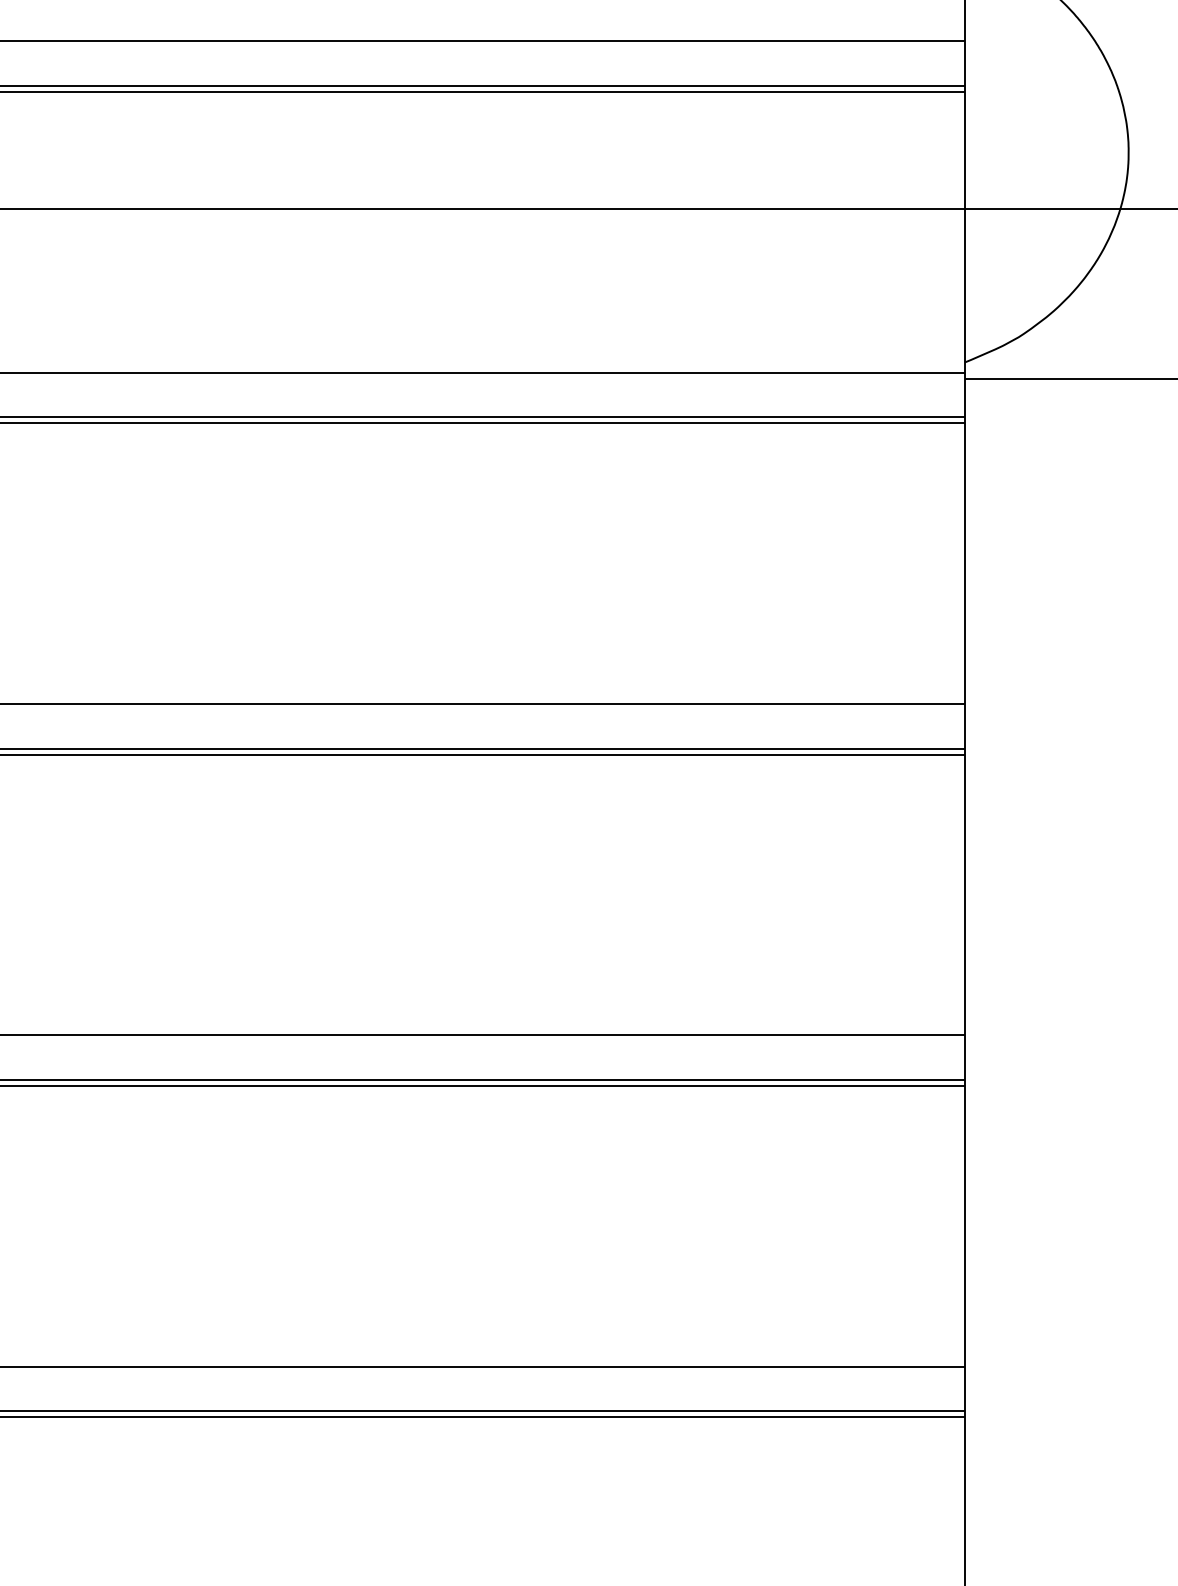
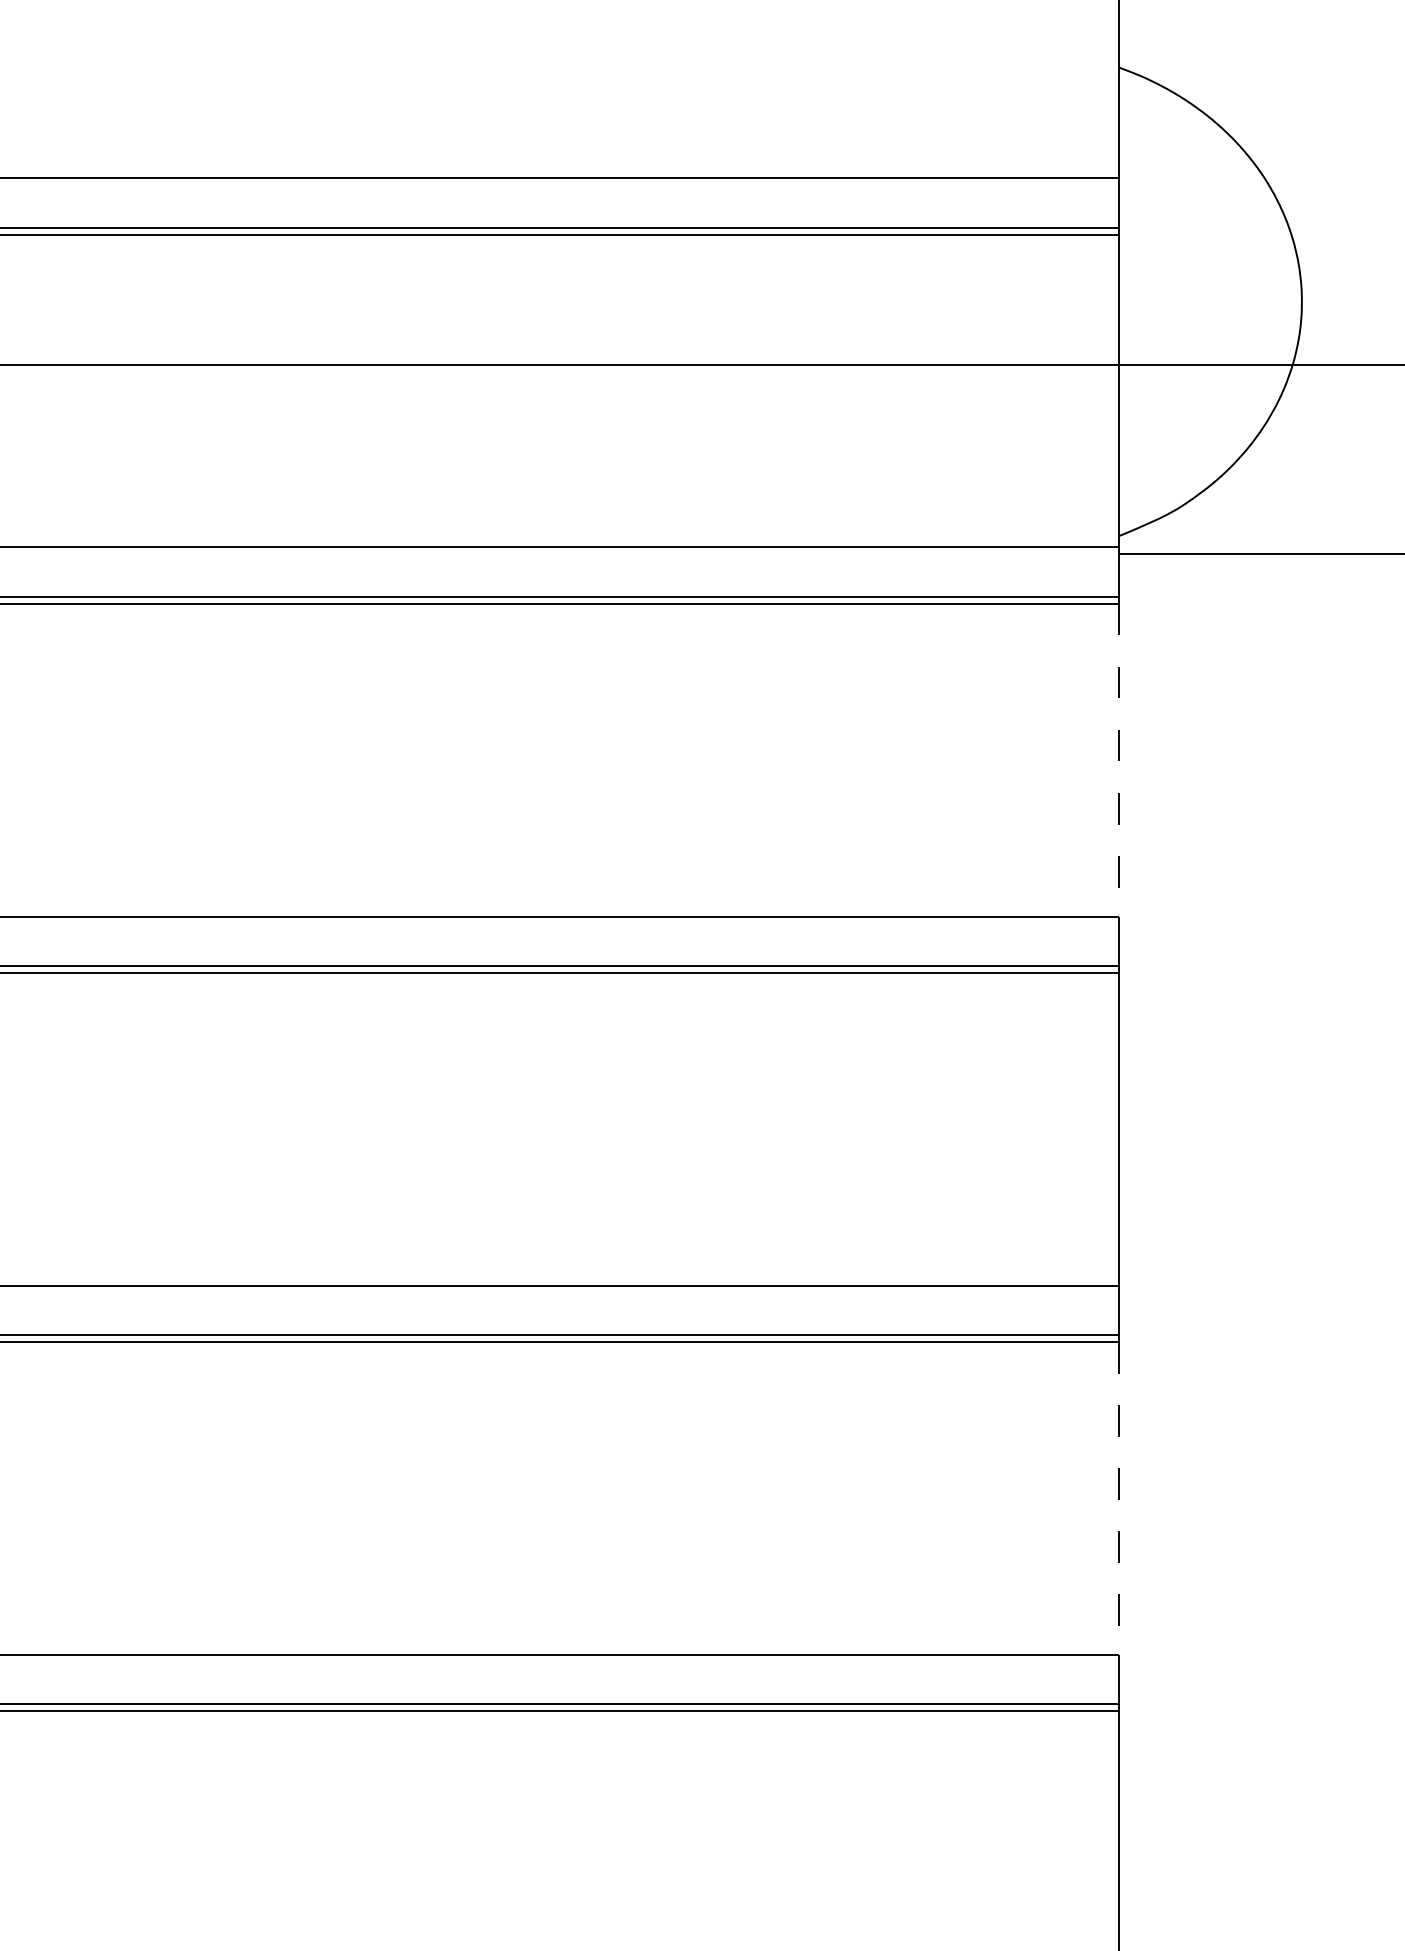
line: (964, 564) -> (1119, 760), solid -> dashed
line: (964, 1226) -> (1119, 1498), solid -> dashed

